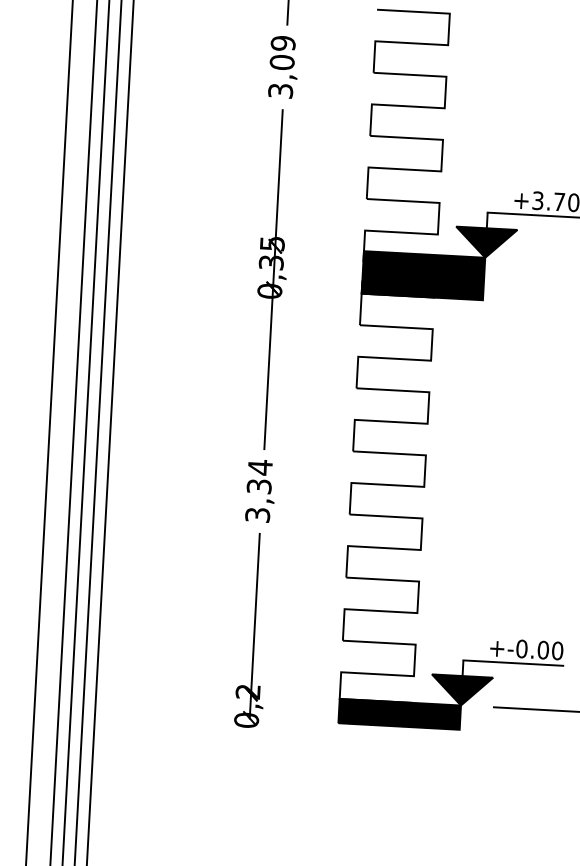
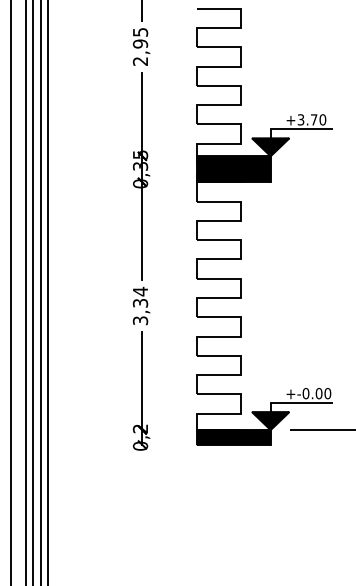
text: (281, 66) -> (140, 46), 3,09 -> 2,95

